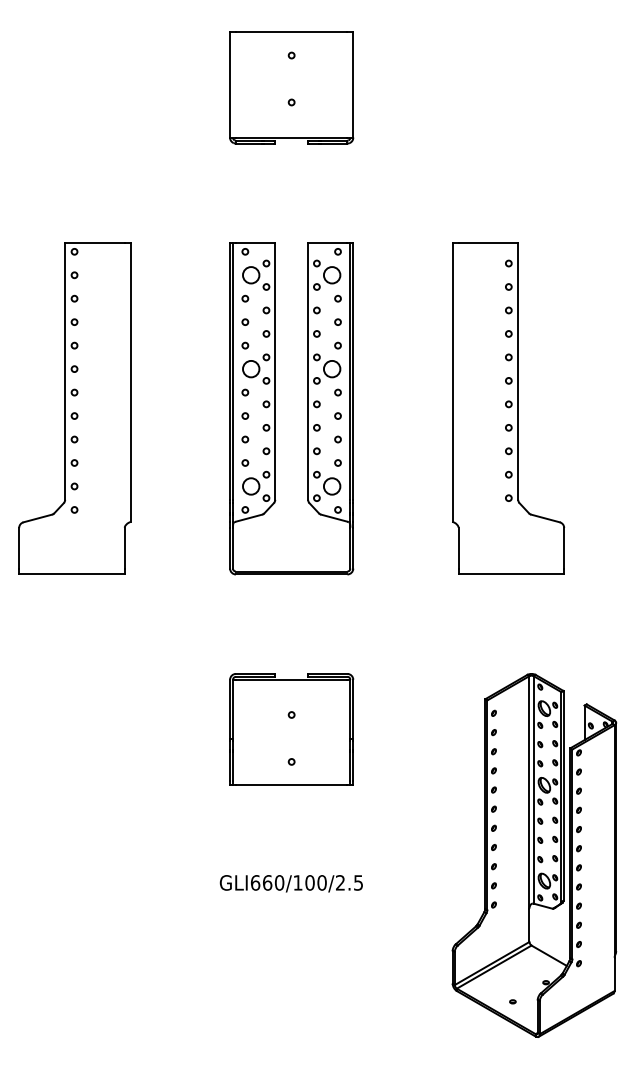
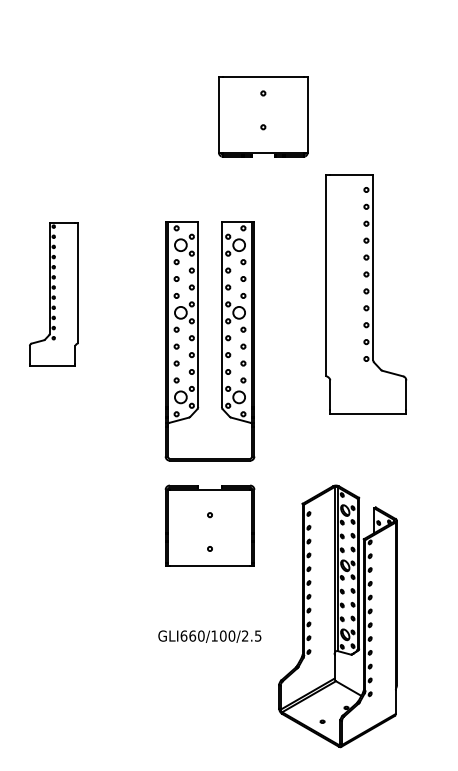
part: (291, 87) -> (263, 116), moved
part: (74, 408) -> (53, 294), size x0.6
part: (275, 408) -> (198, 341), moved
part: (534, 855) -> (338, 616), moved

